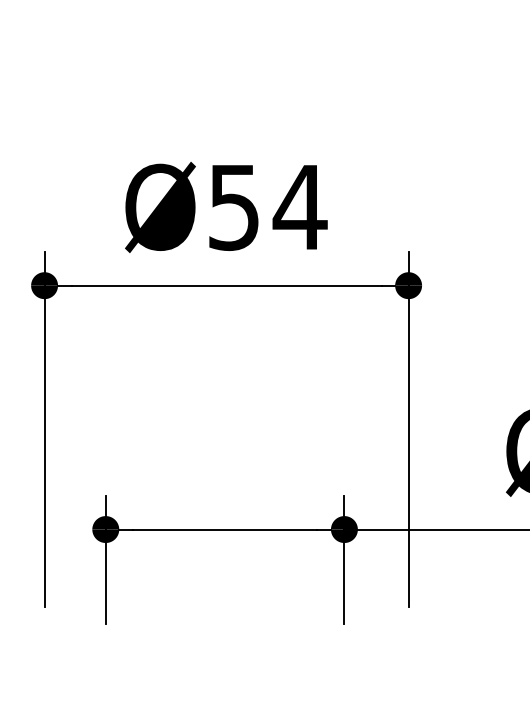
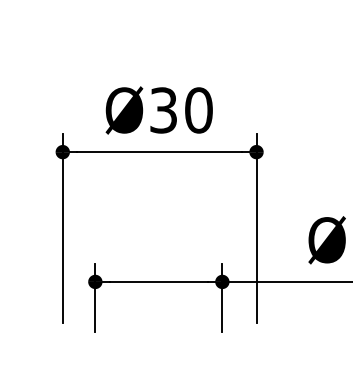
text: (267, 207) -> (181, 110), Ø54 -> Ø30

